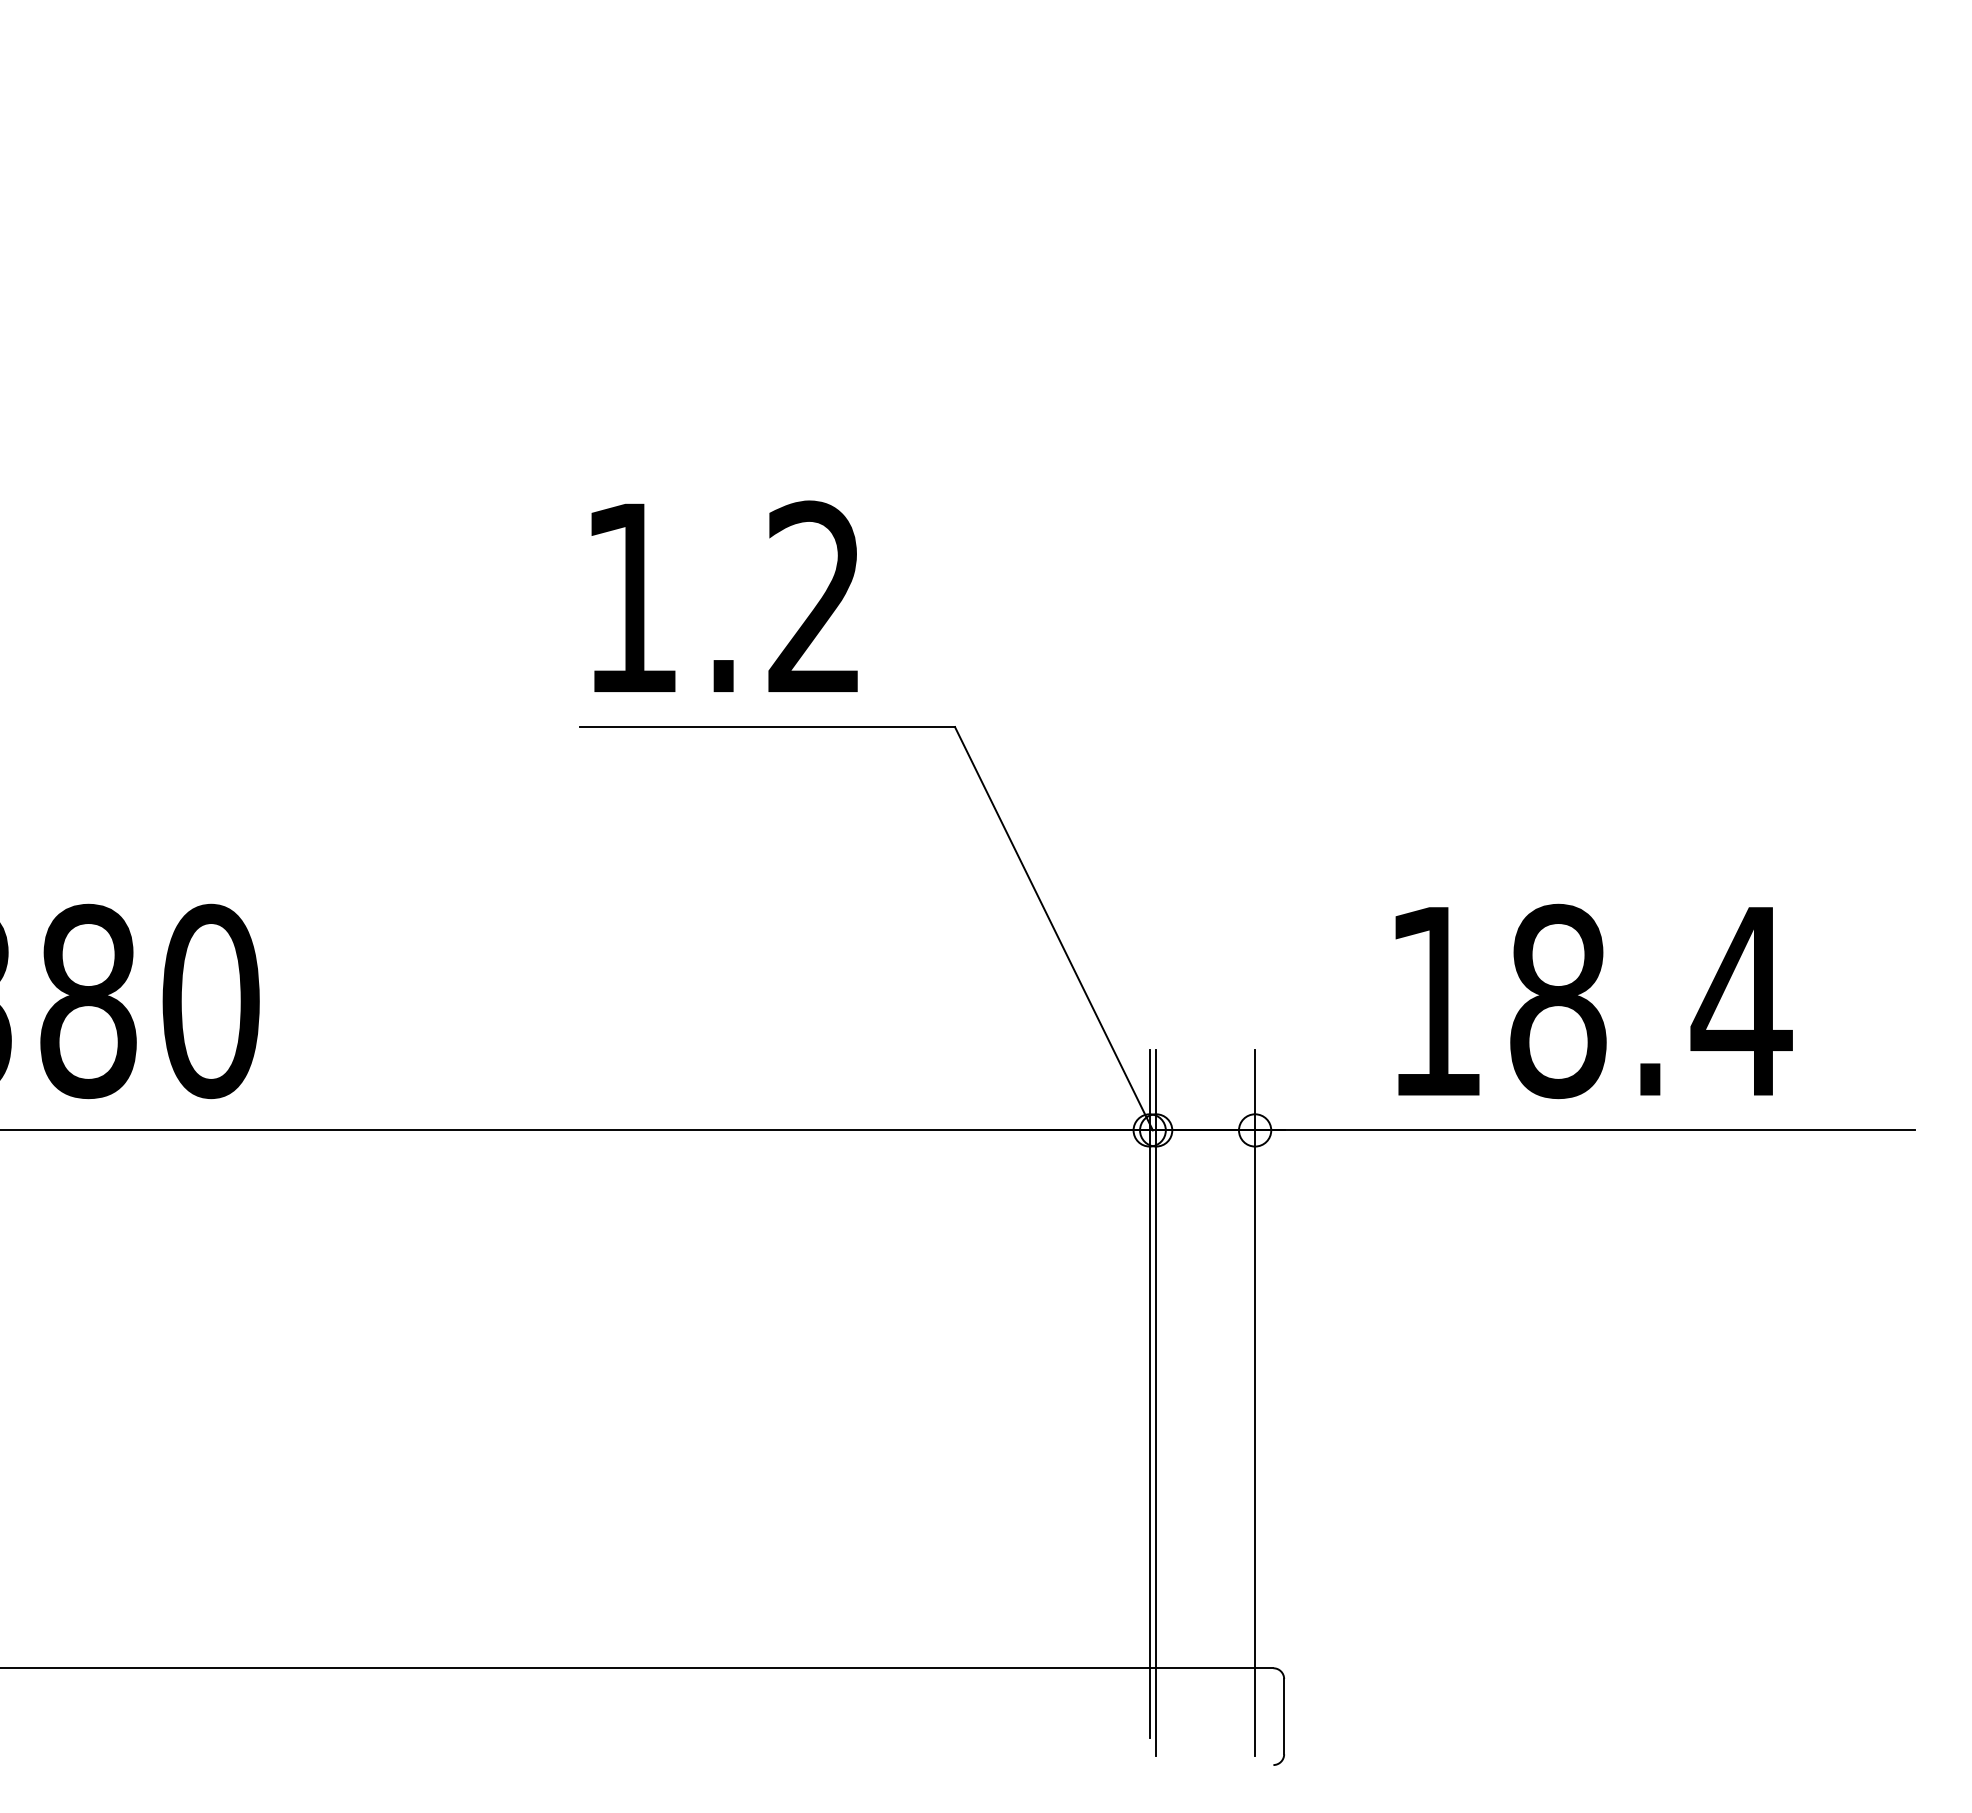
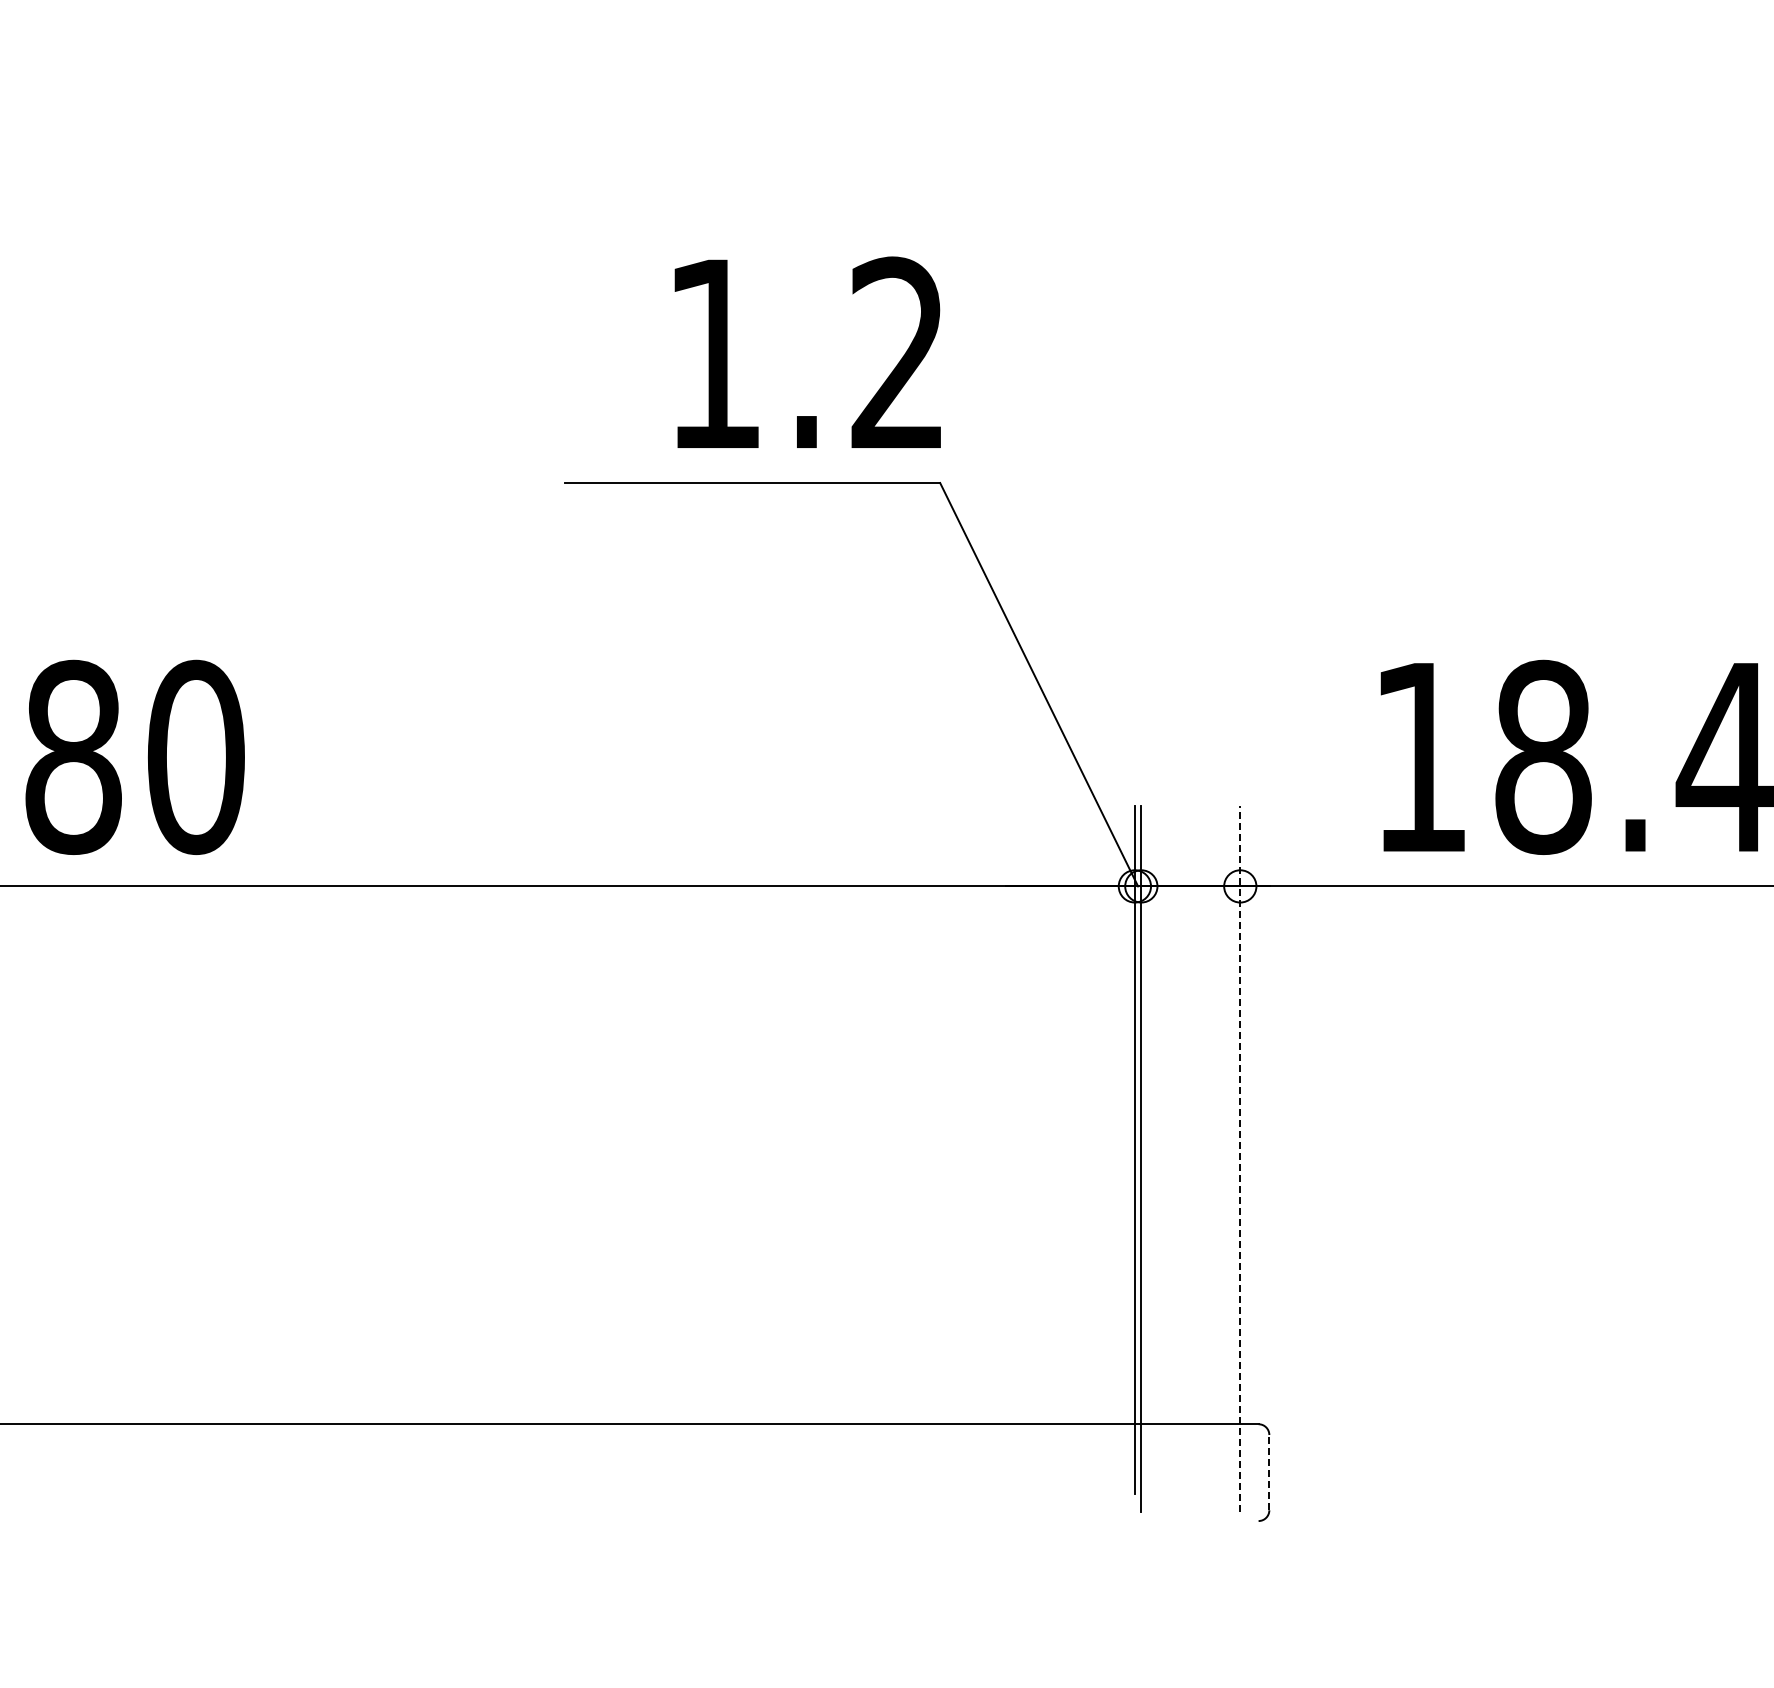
text: (724, 595) -> (807, 351), moved
line: (1255, 1402) -> (1240, 1158), solid -> dashed
line: (1284, 1716) -> (1269, 1472), solid -> dashed

